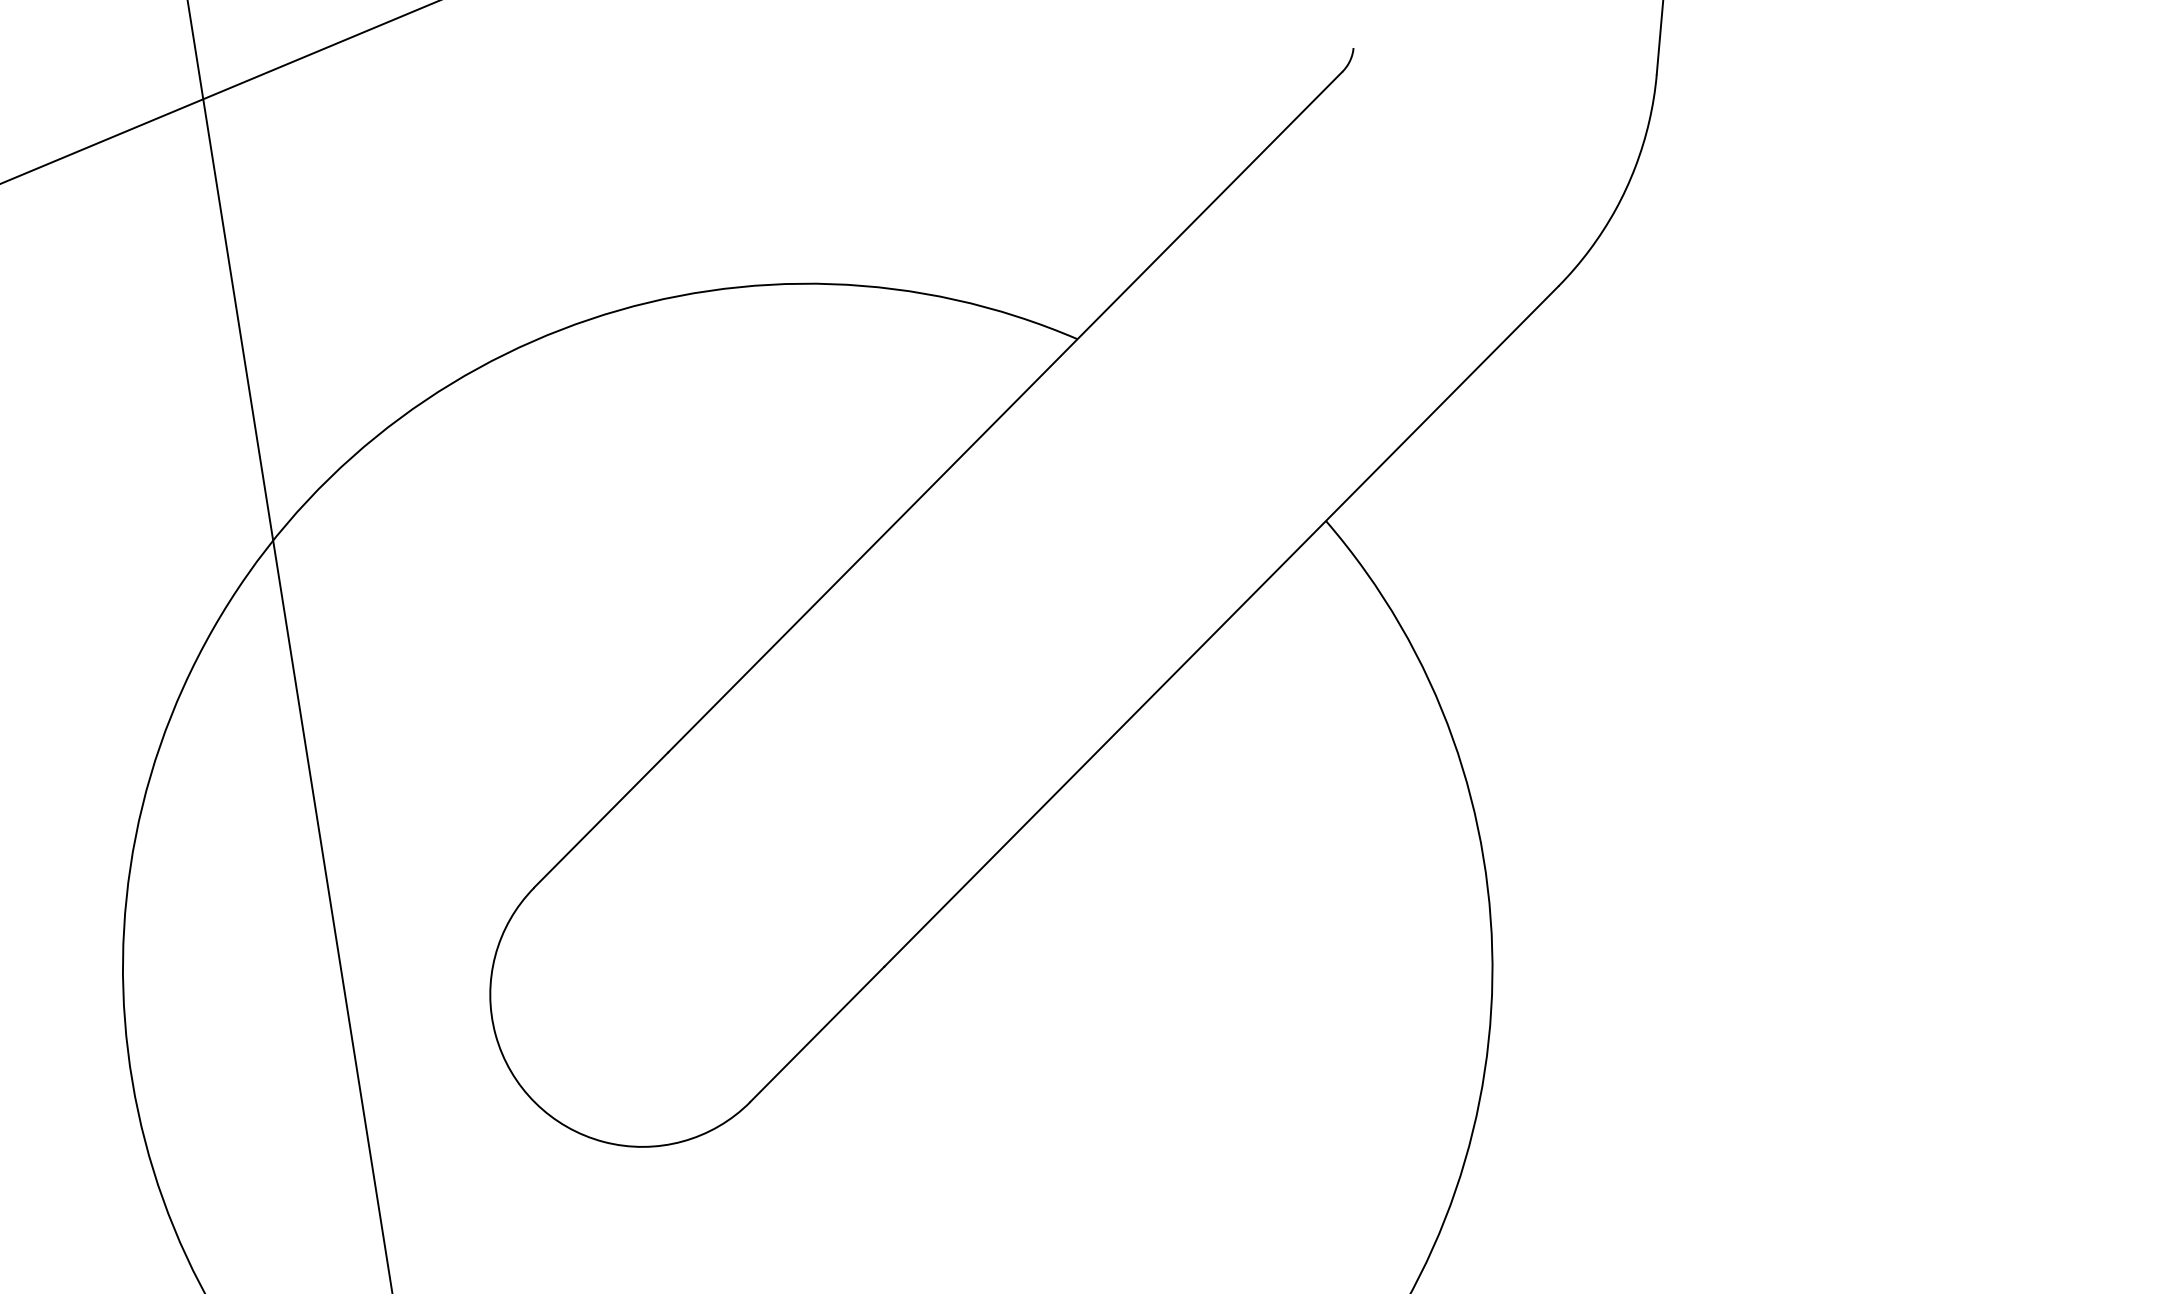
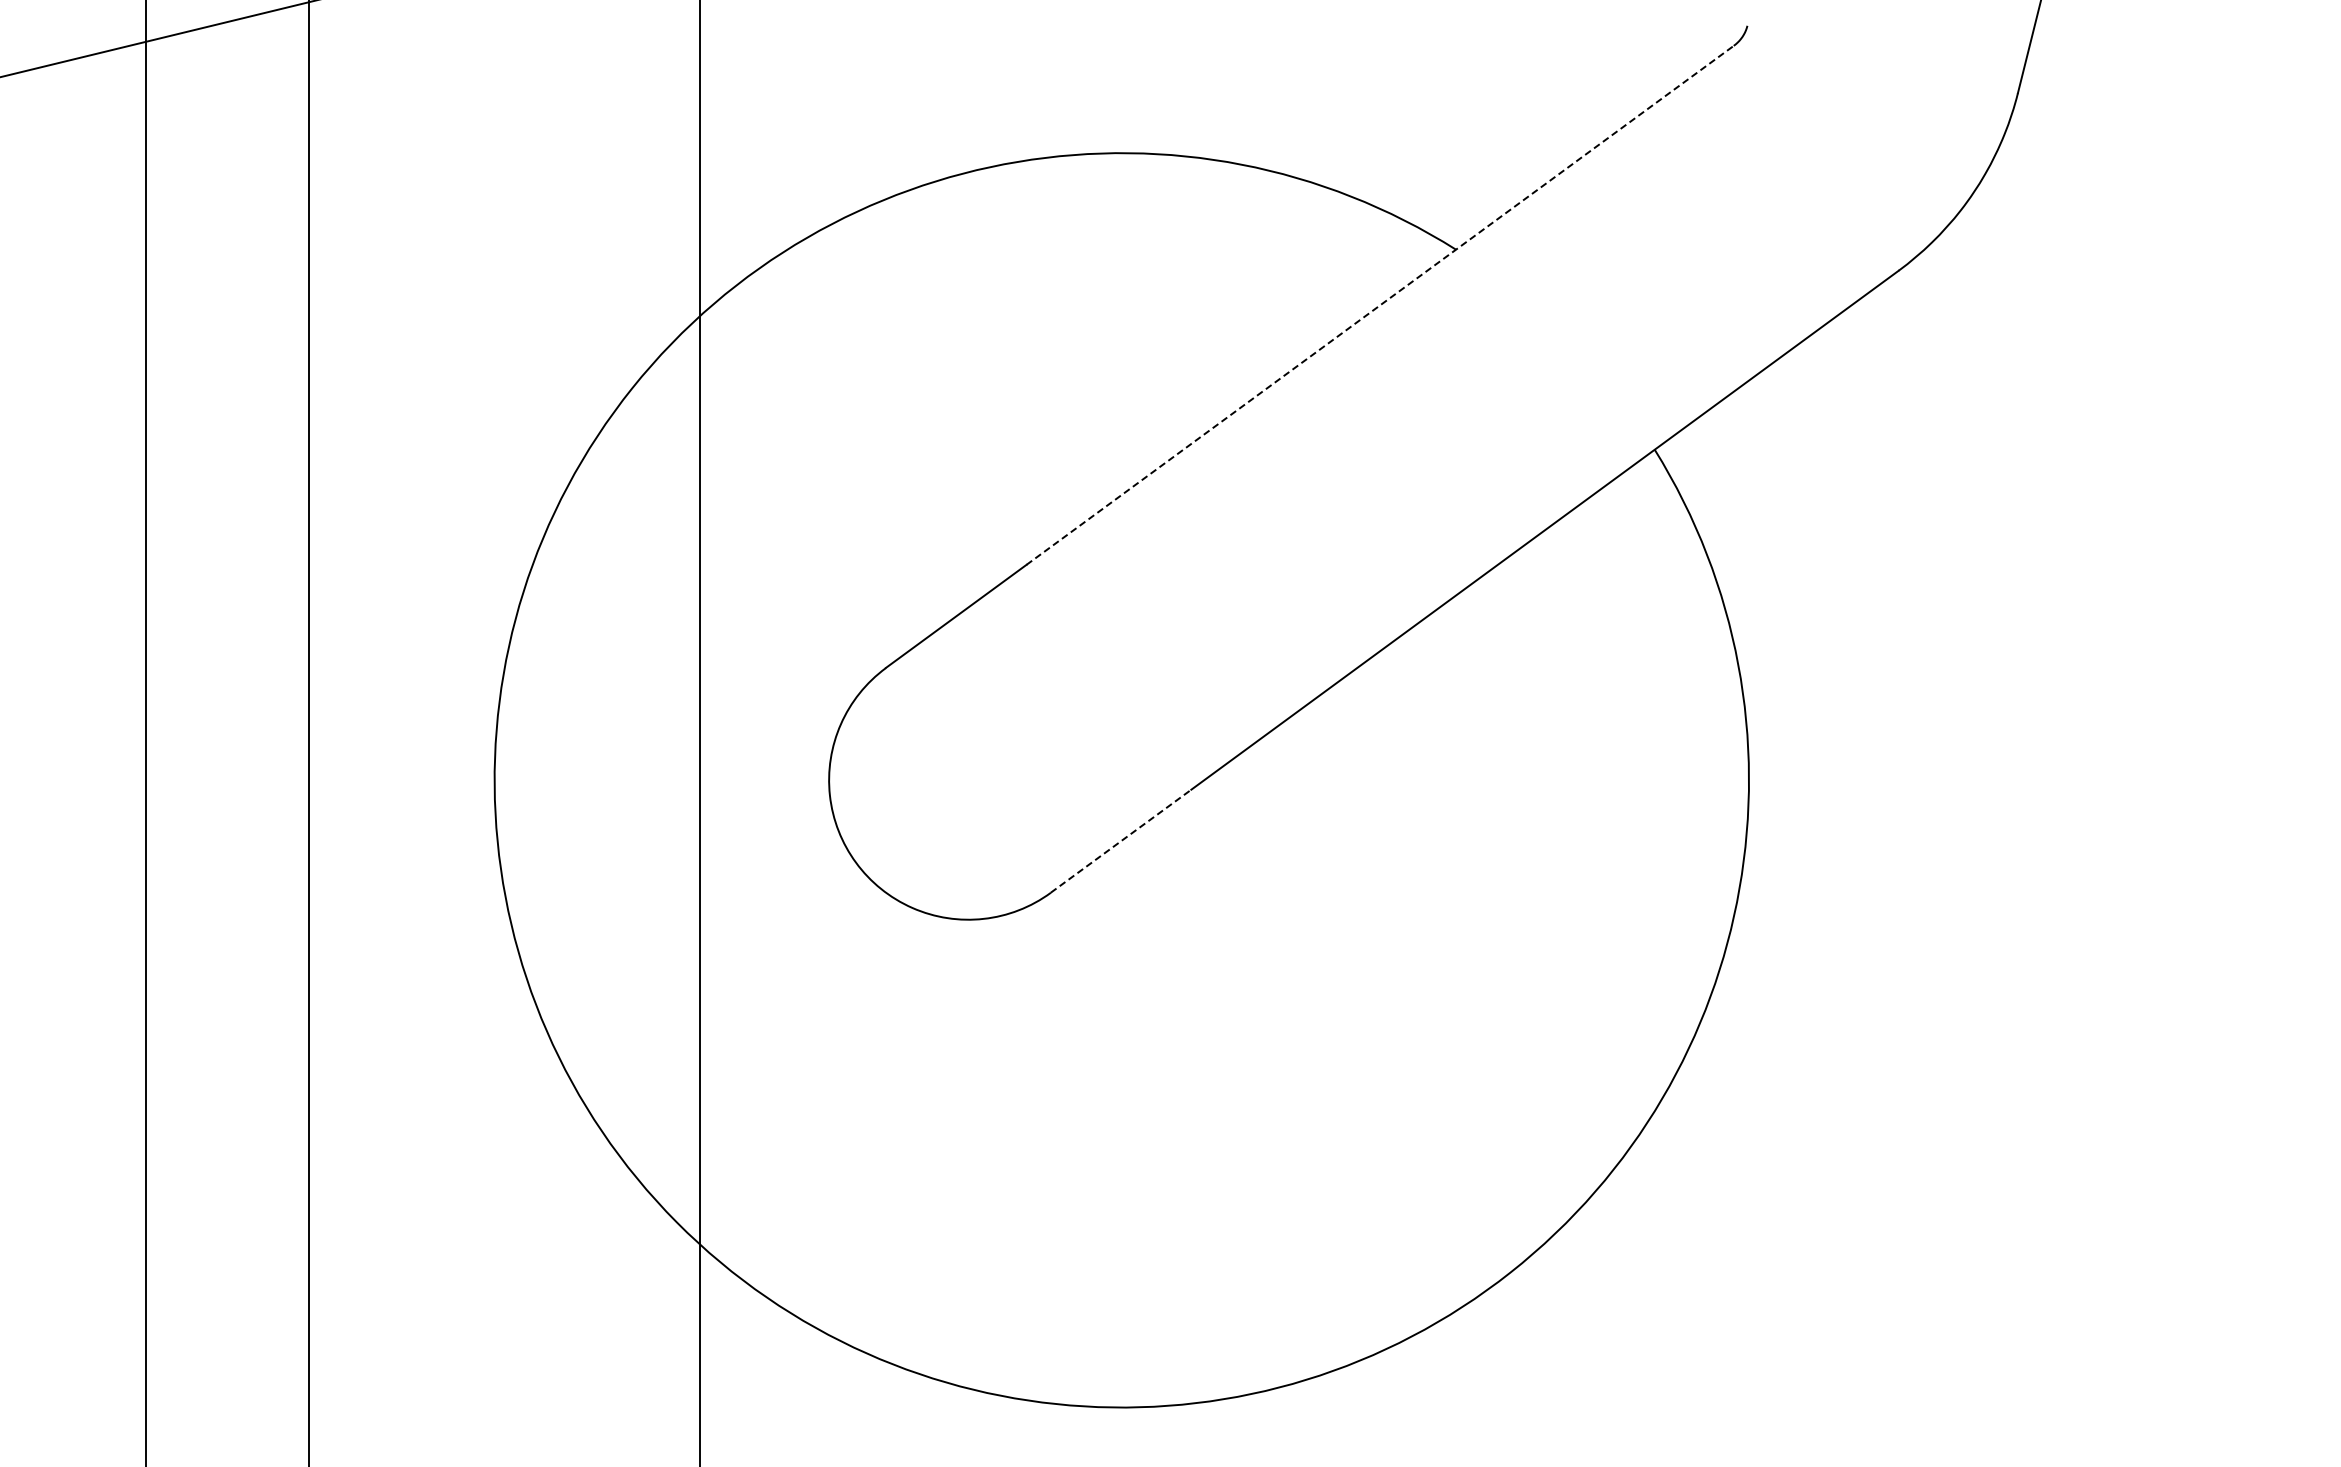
line: (1005, 412) -> (1380, 305), solid -> dashed
line: (817, 1033) -> (1121, 840), solid -> dashed

